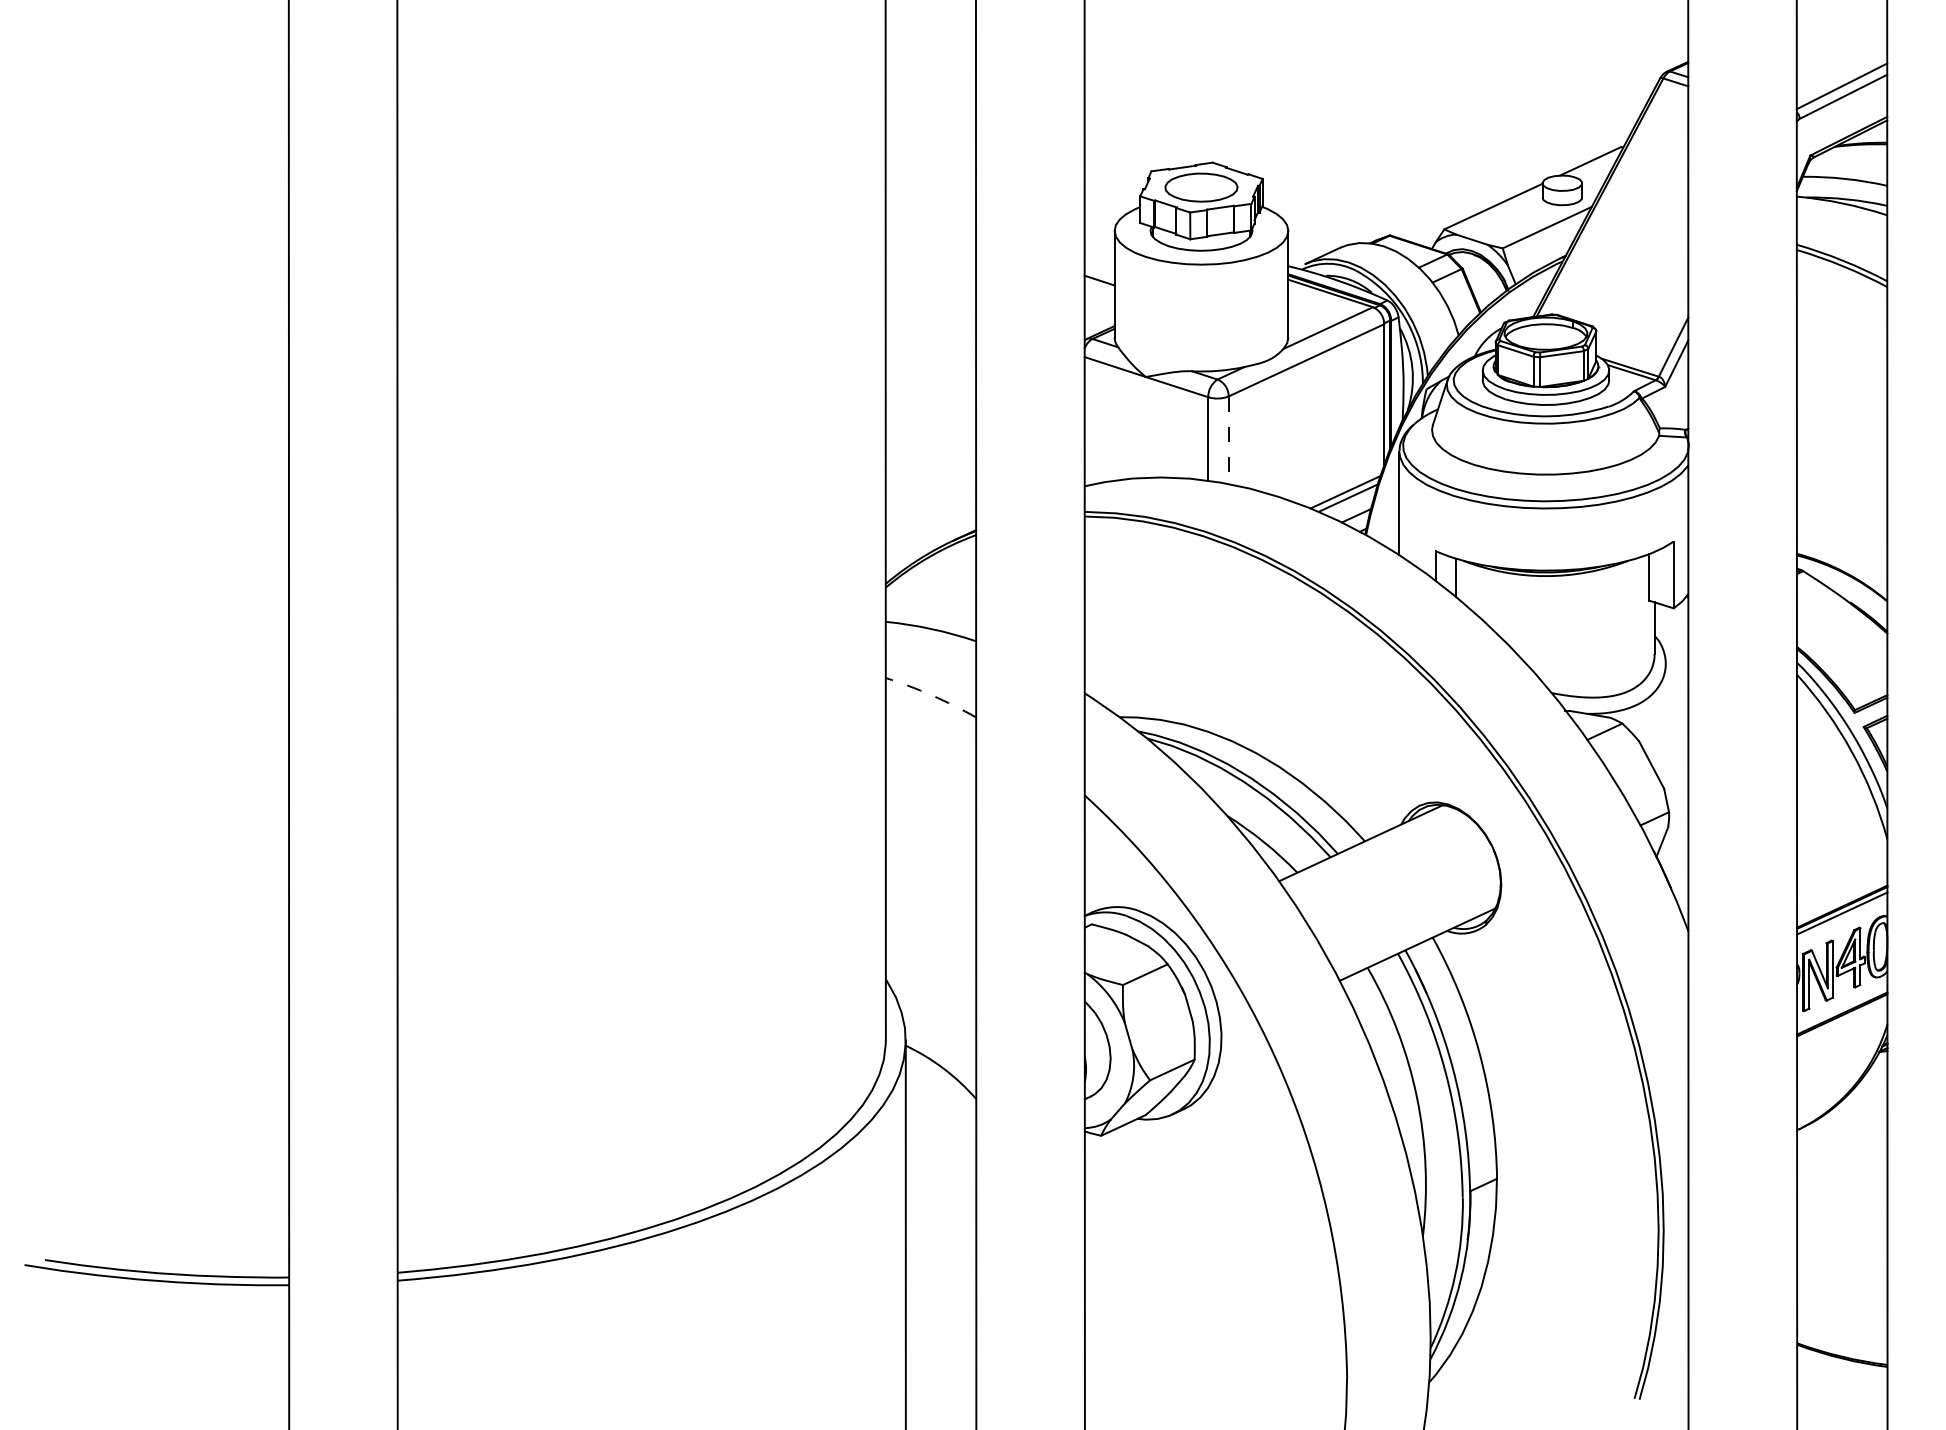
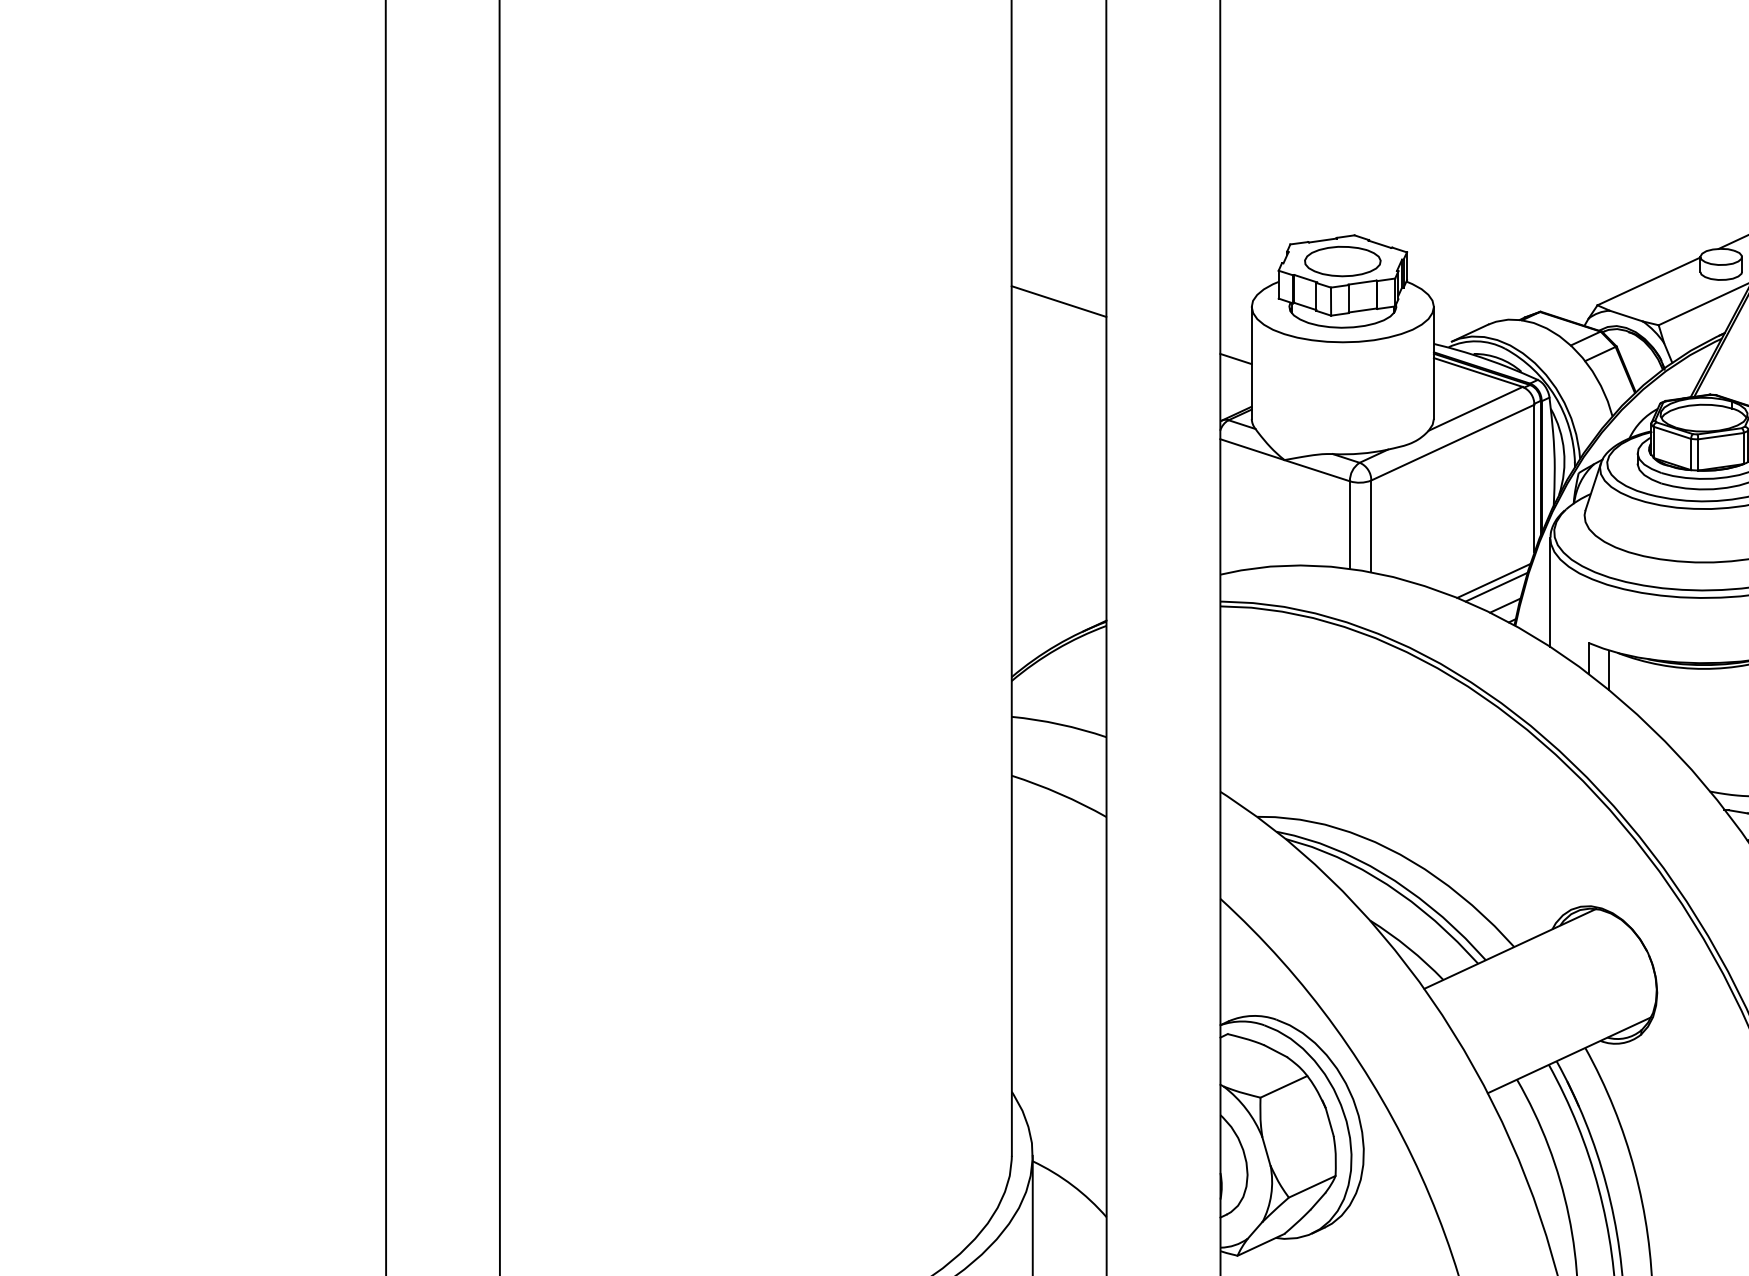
line: (930, 225) -> (1058, 301), added
line: (1228, 440) -> (1371, 526), dashed -> solid
arc: (931, 695) -> (1059, 794), dashed -> solid

